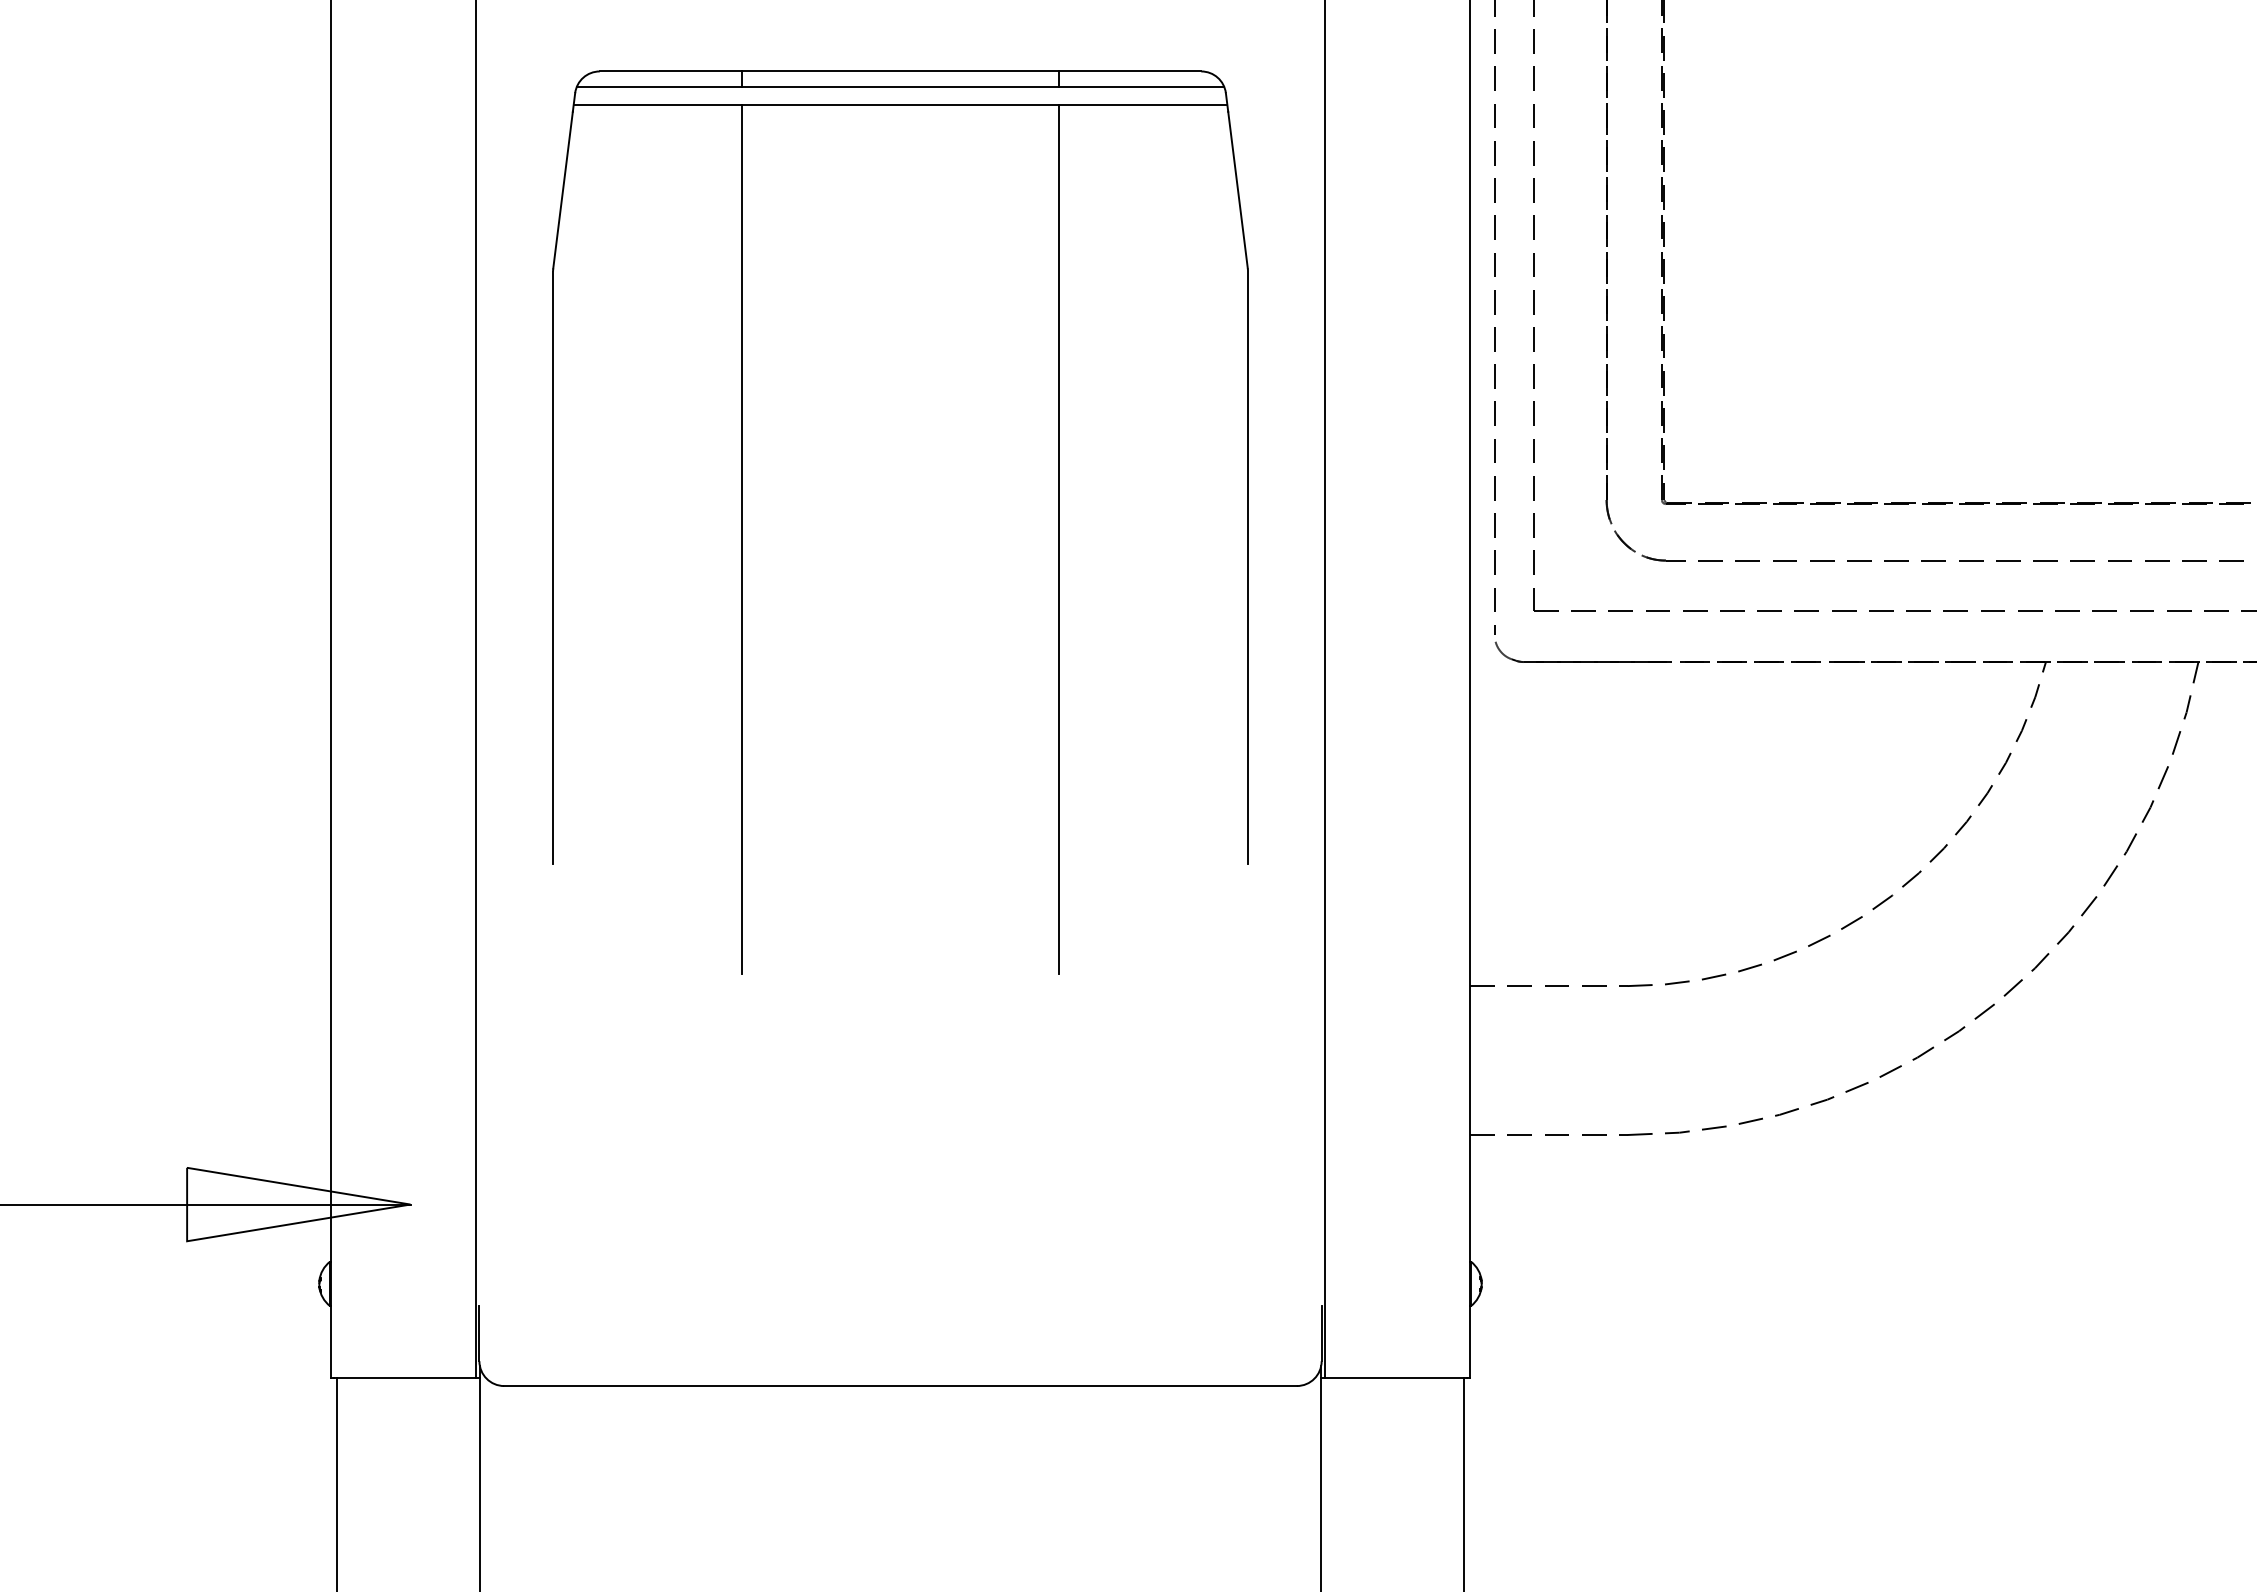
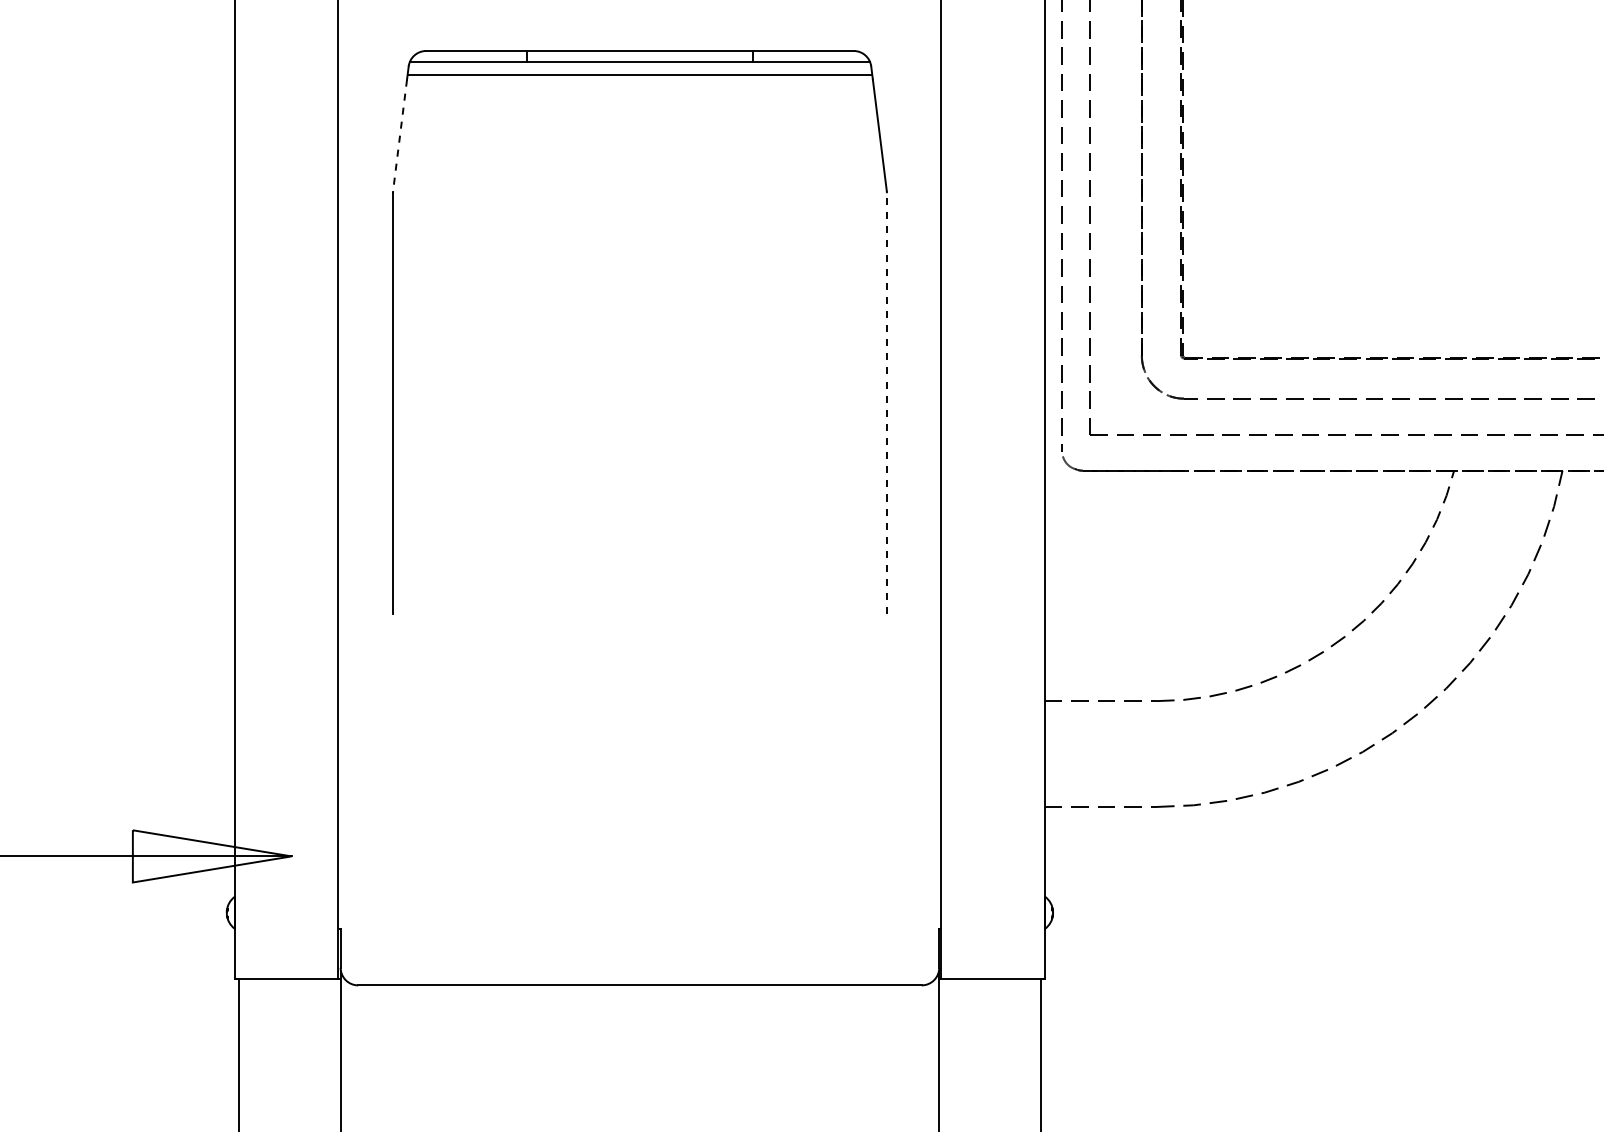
line: (563, 190) -> (400, 135), solid -> dashed
line: (741, 539) -> (526, 383), removed
line: (1059, 539) -> (752, 383), removed
line: (1248, 567) -> (887, 403), solid -> dashed

